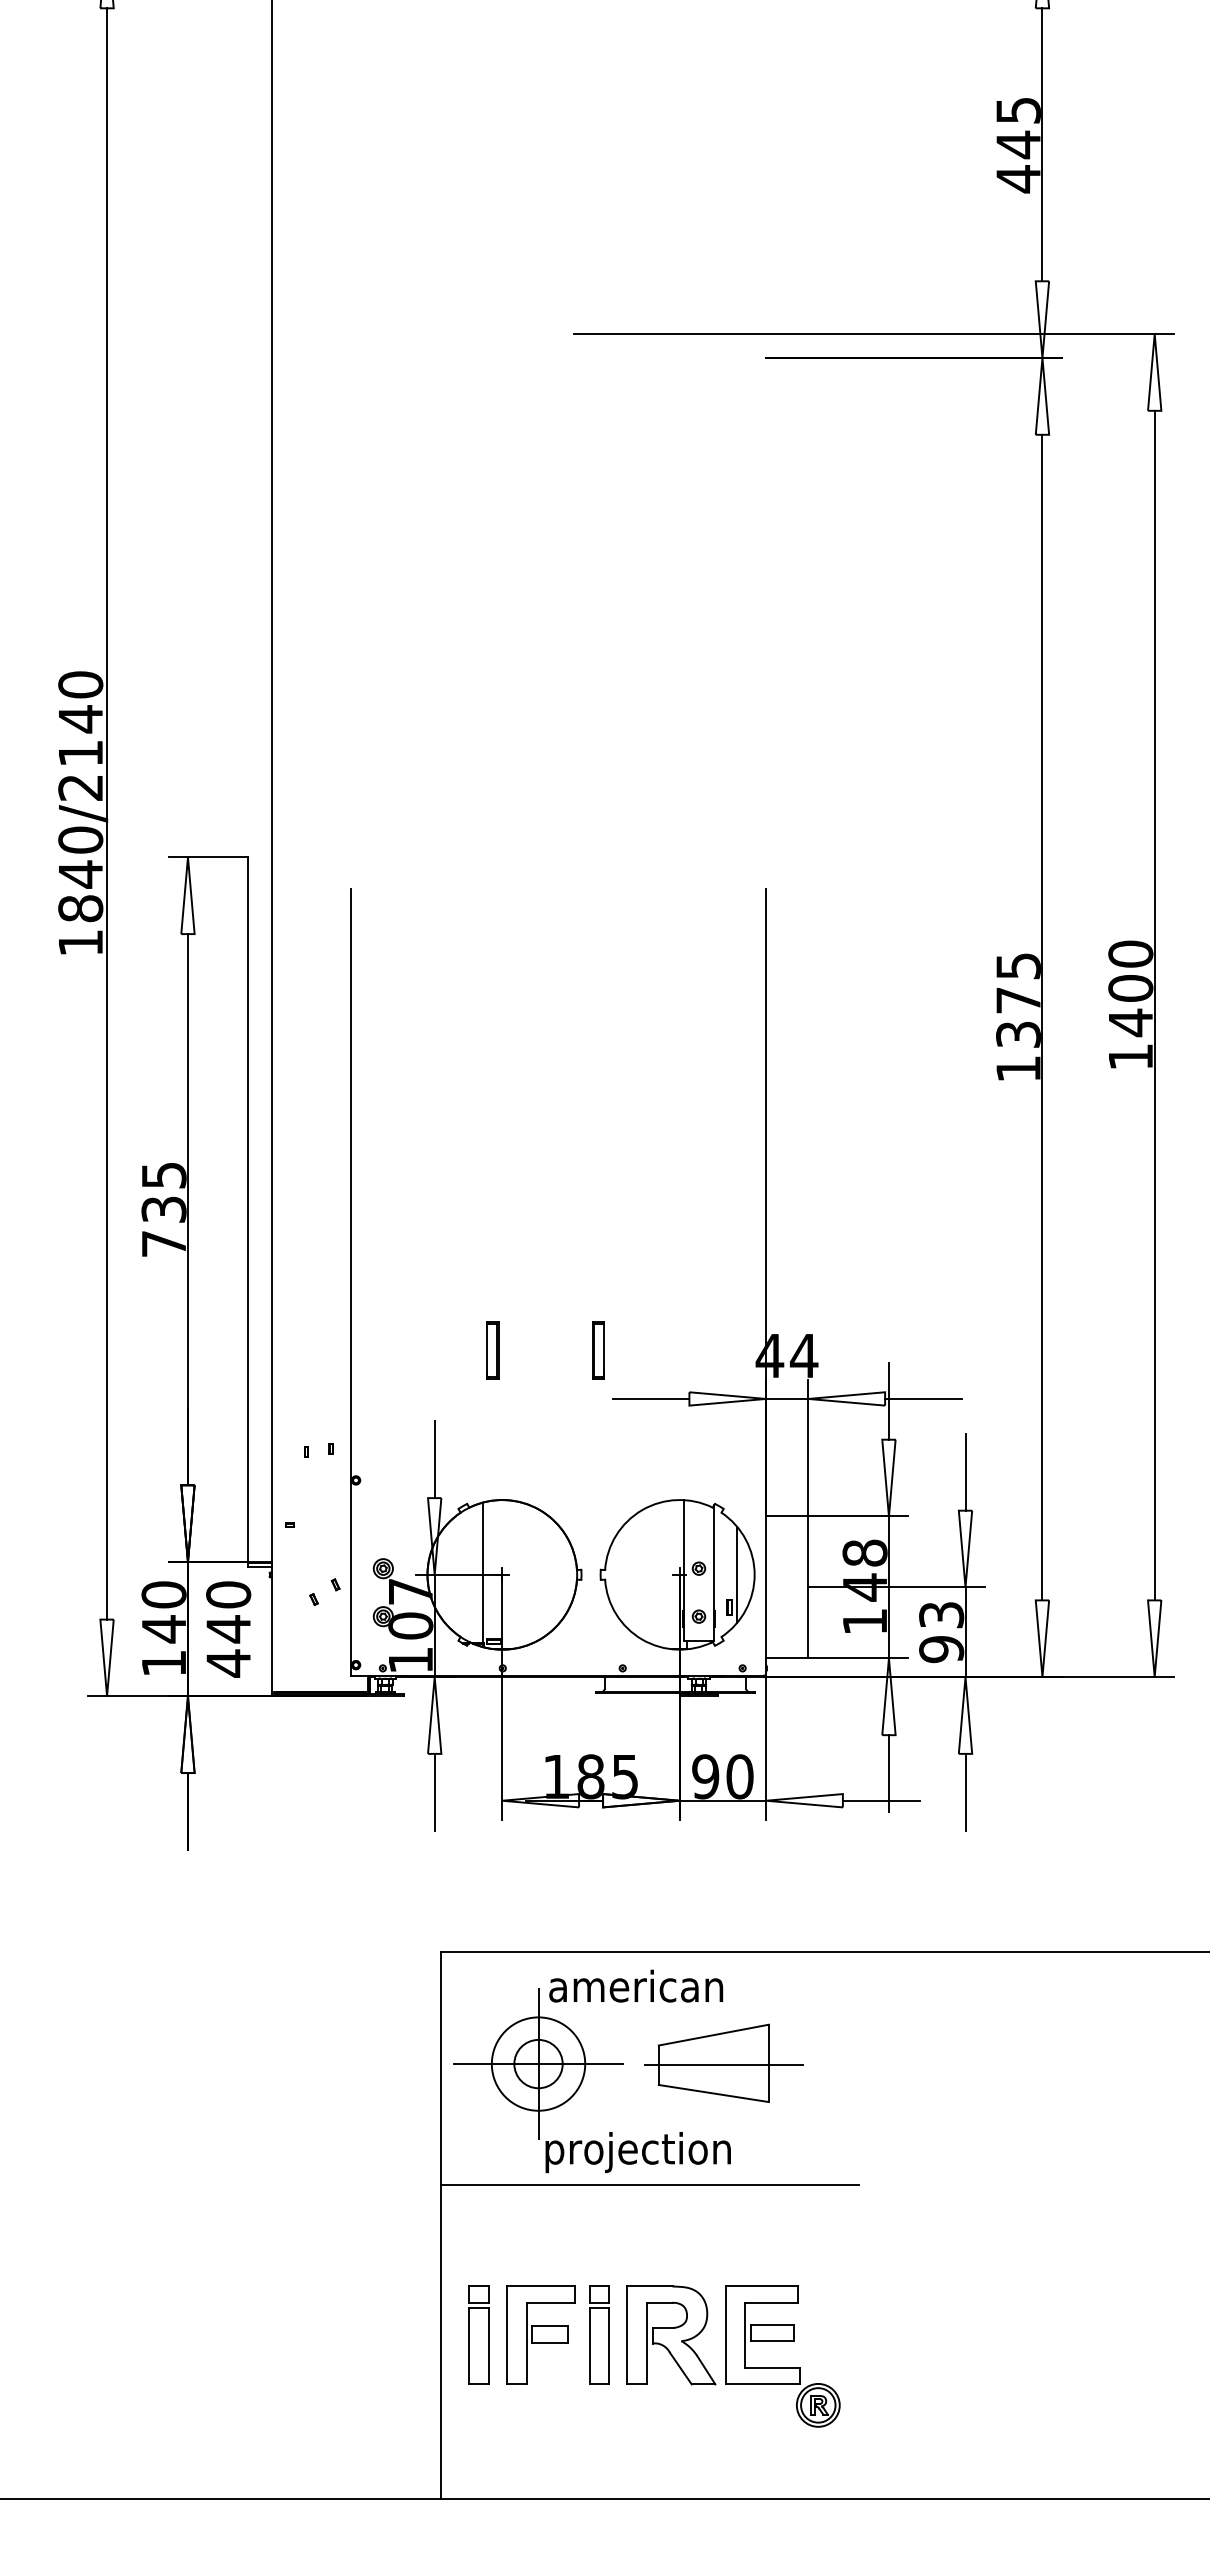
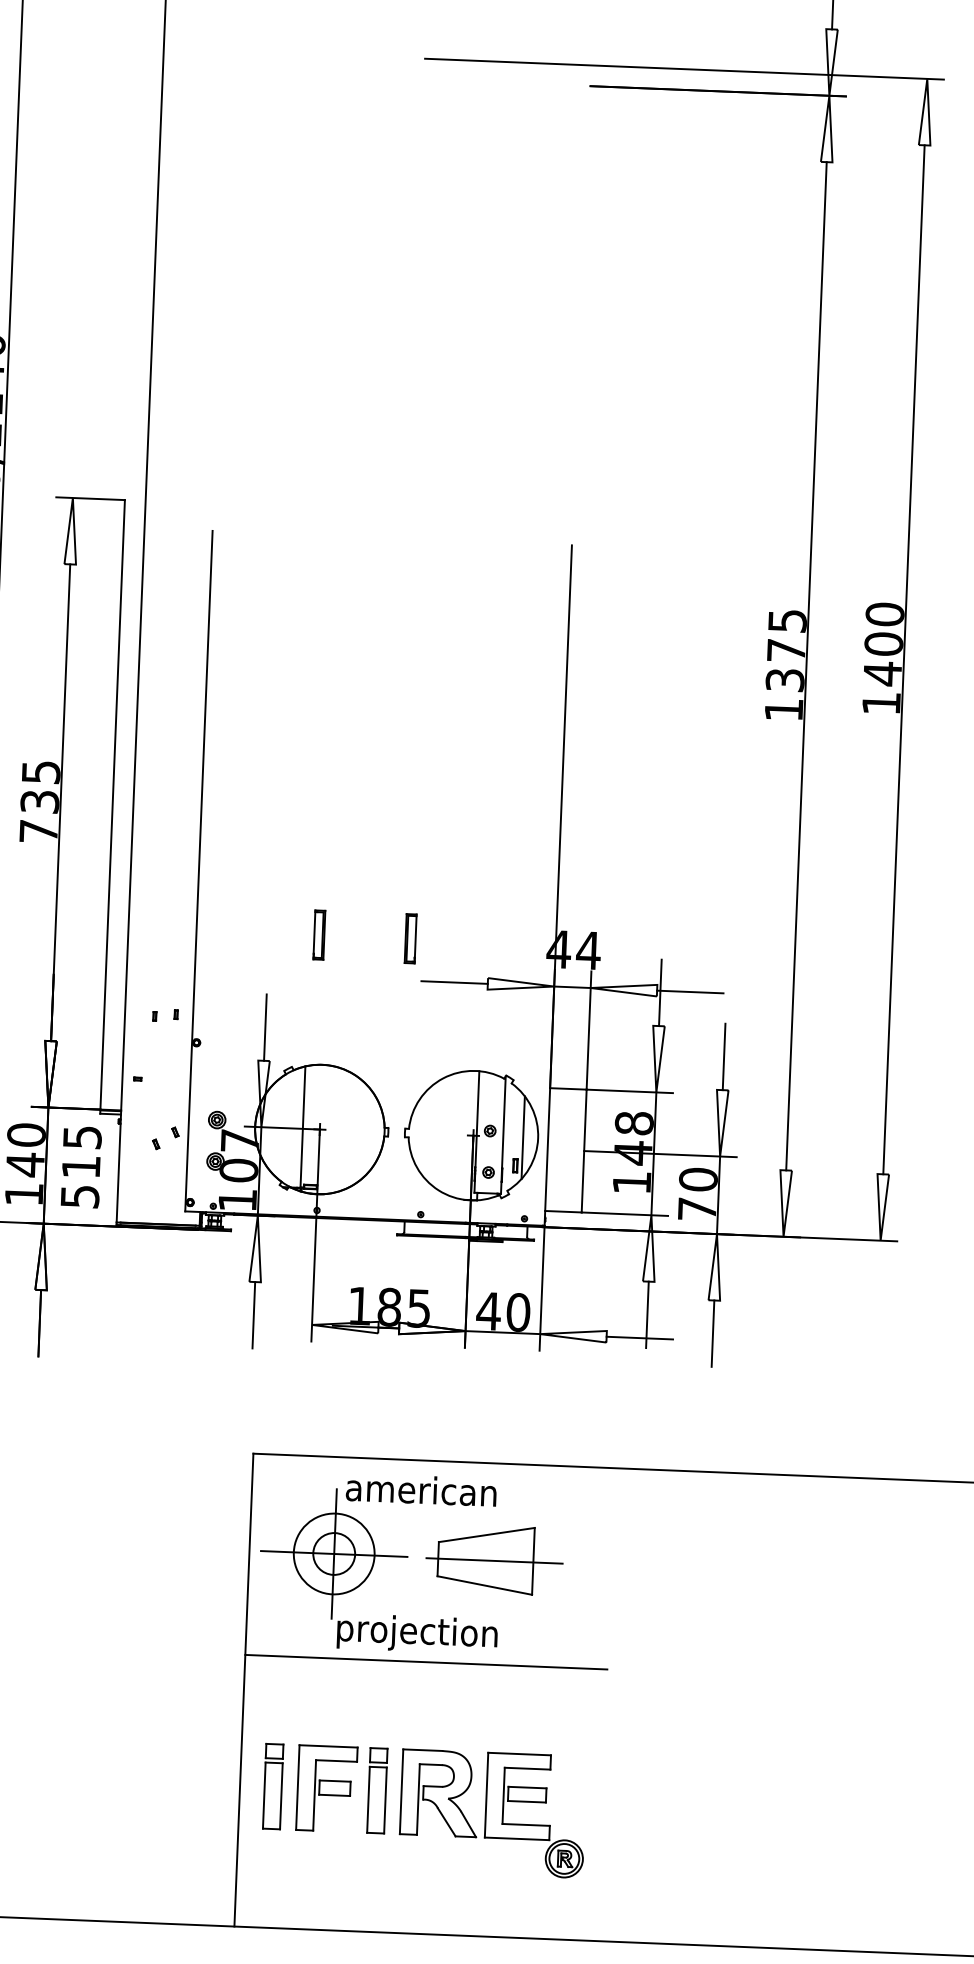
text: (228, 1629) -> (81, 1167), 440 -> 515
text: (941, 1632) -> (697, 1194), 93 -> 70
text: (705, 1776) -> (488, 1311), 90 -> 40

